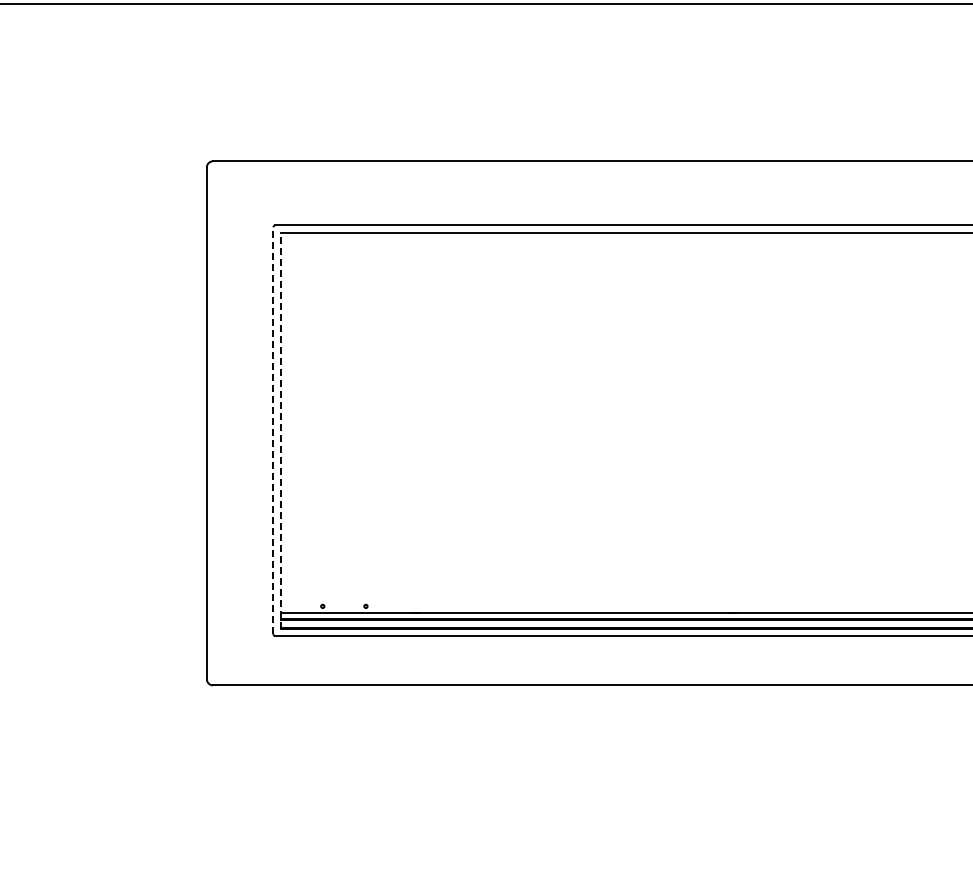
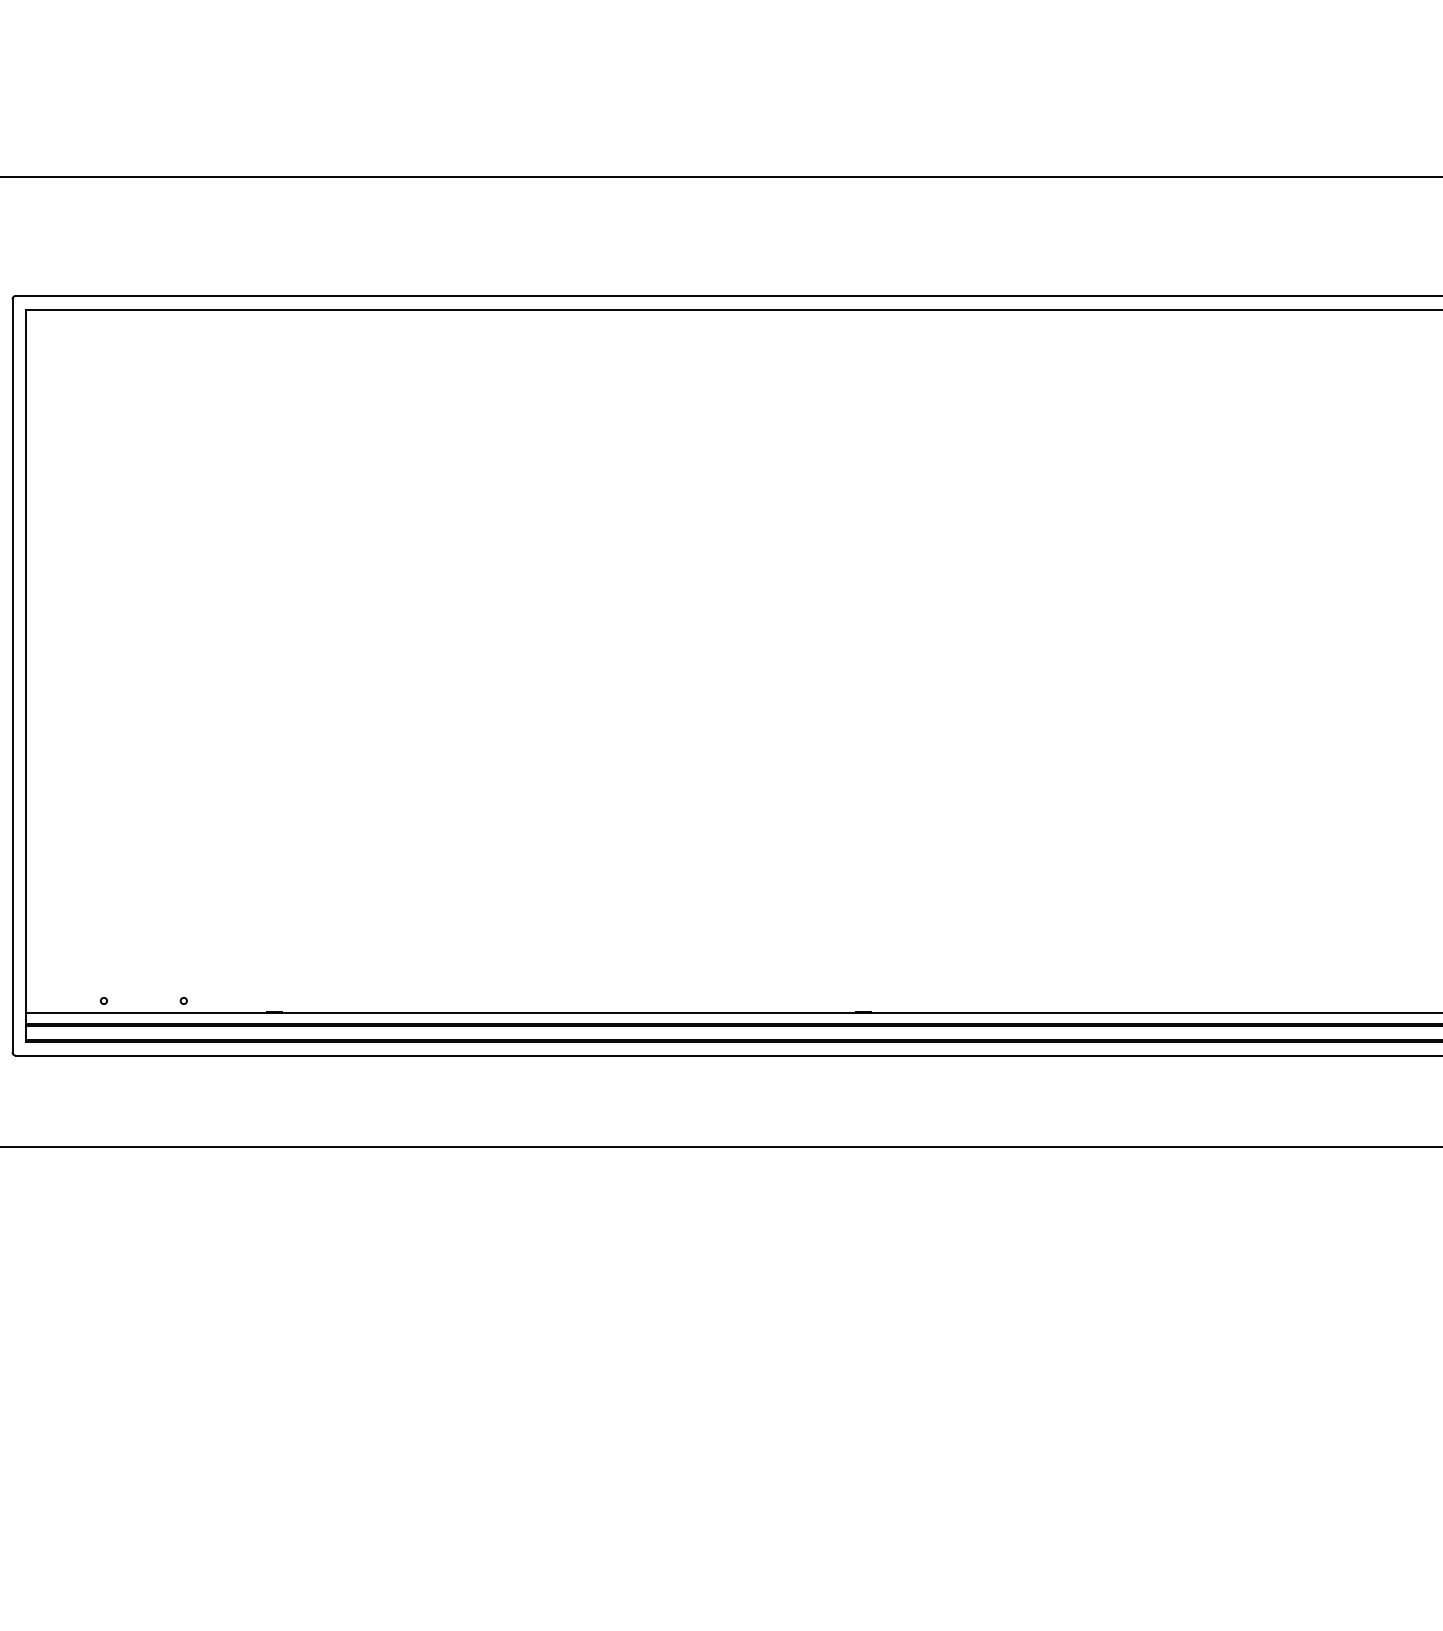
line: (273, 430) -> (12, 675), dashed -> solid
line: (280, 430) -> (25, 675), dashed -> solid

